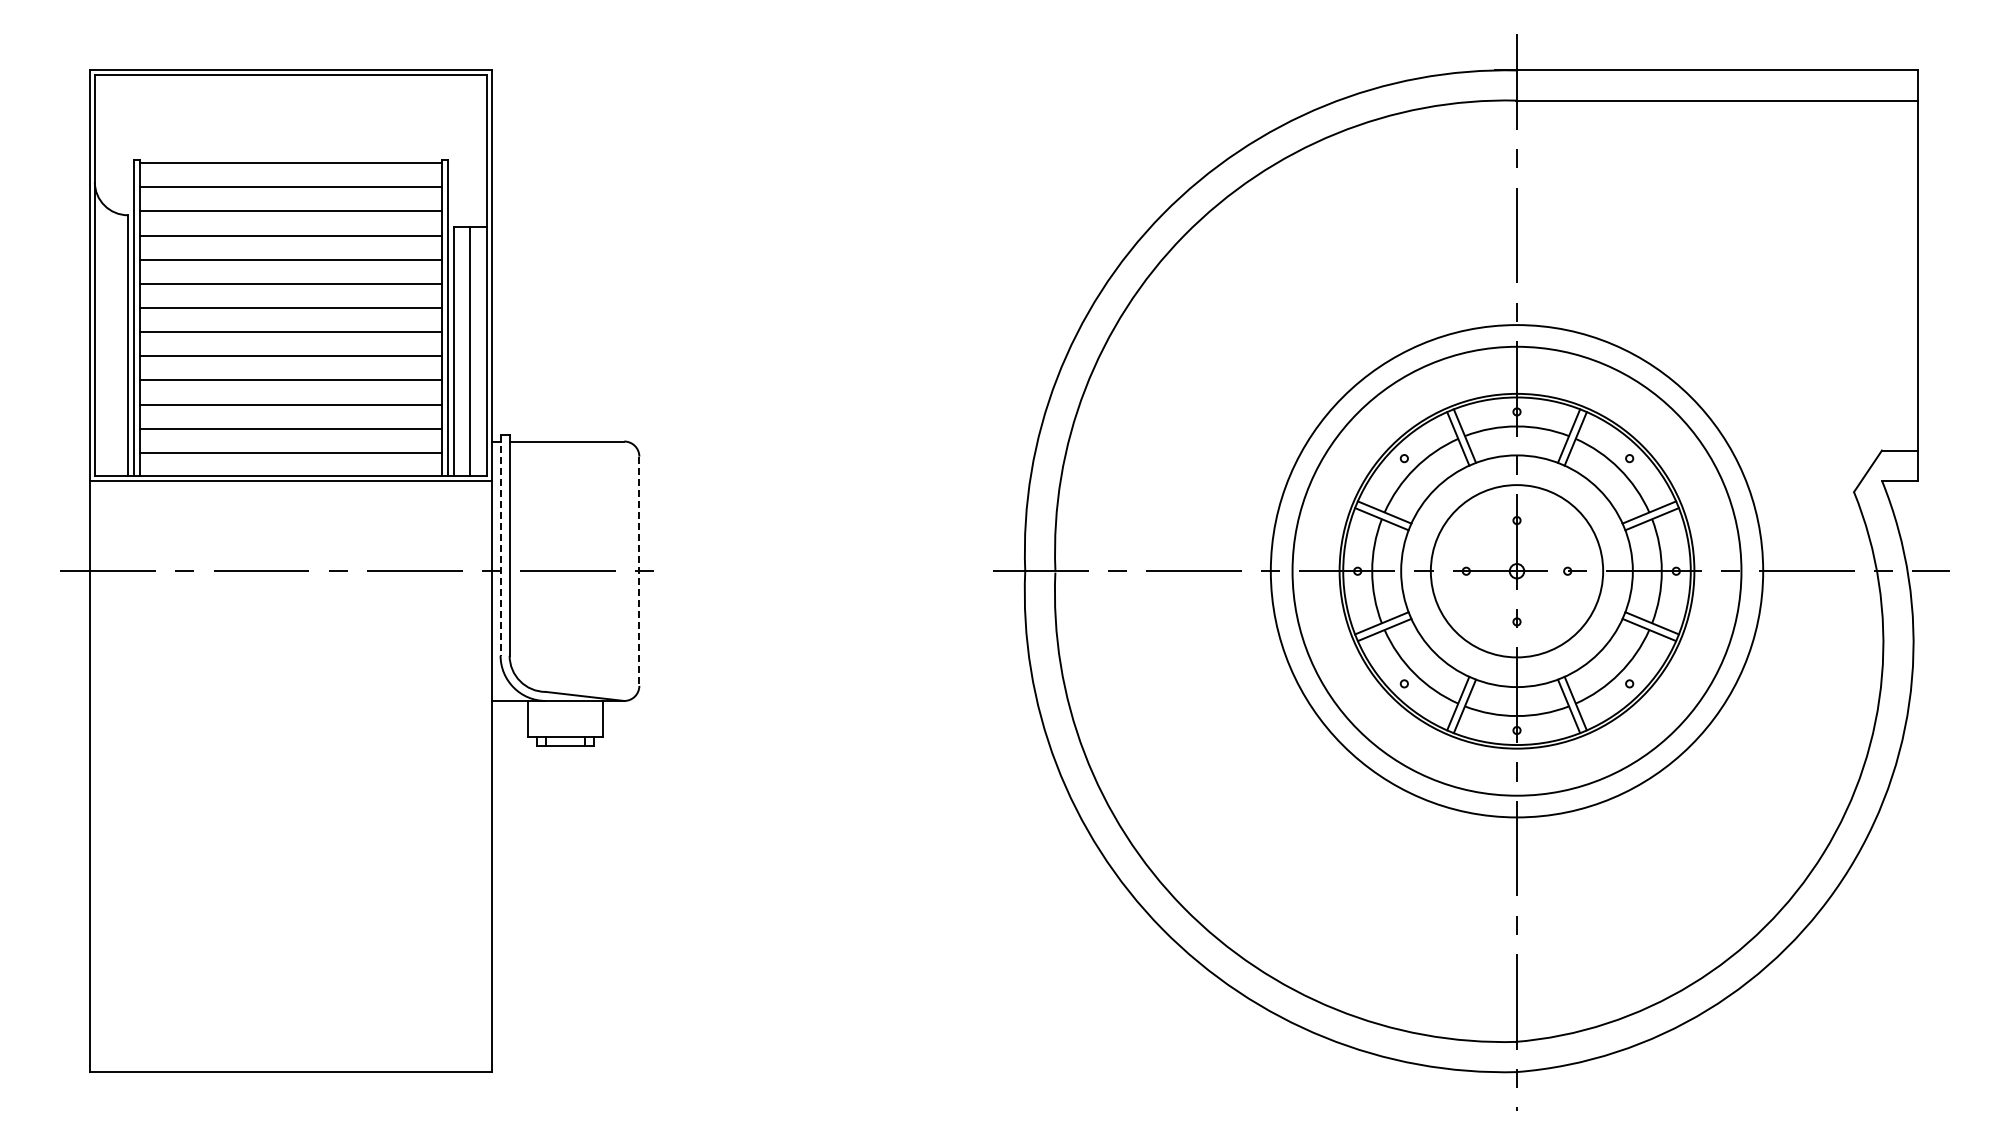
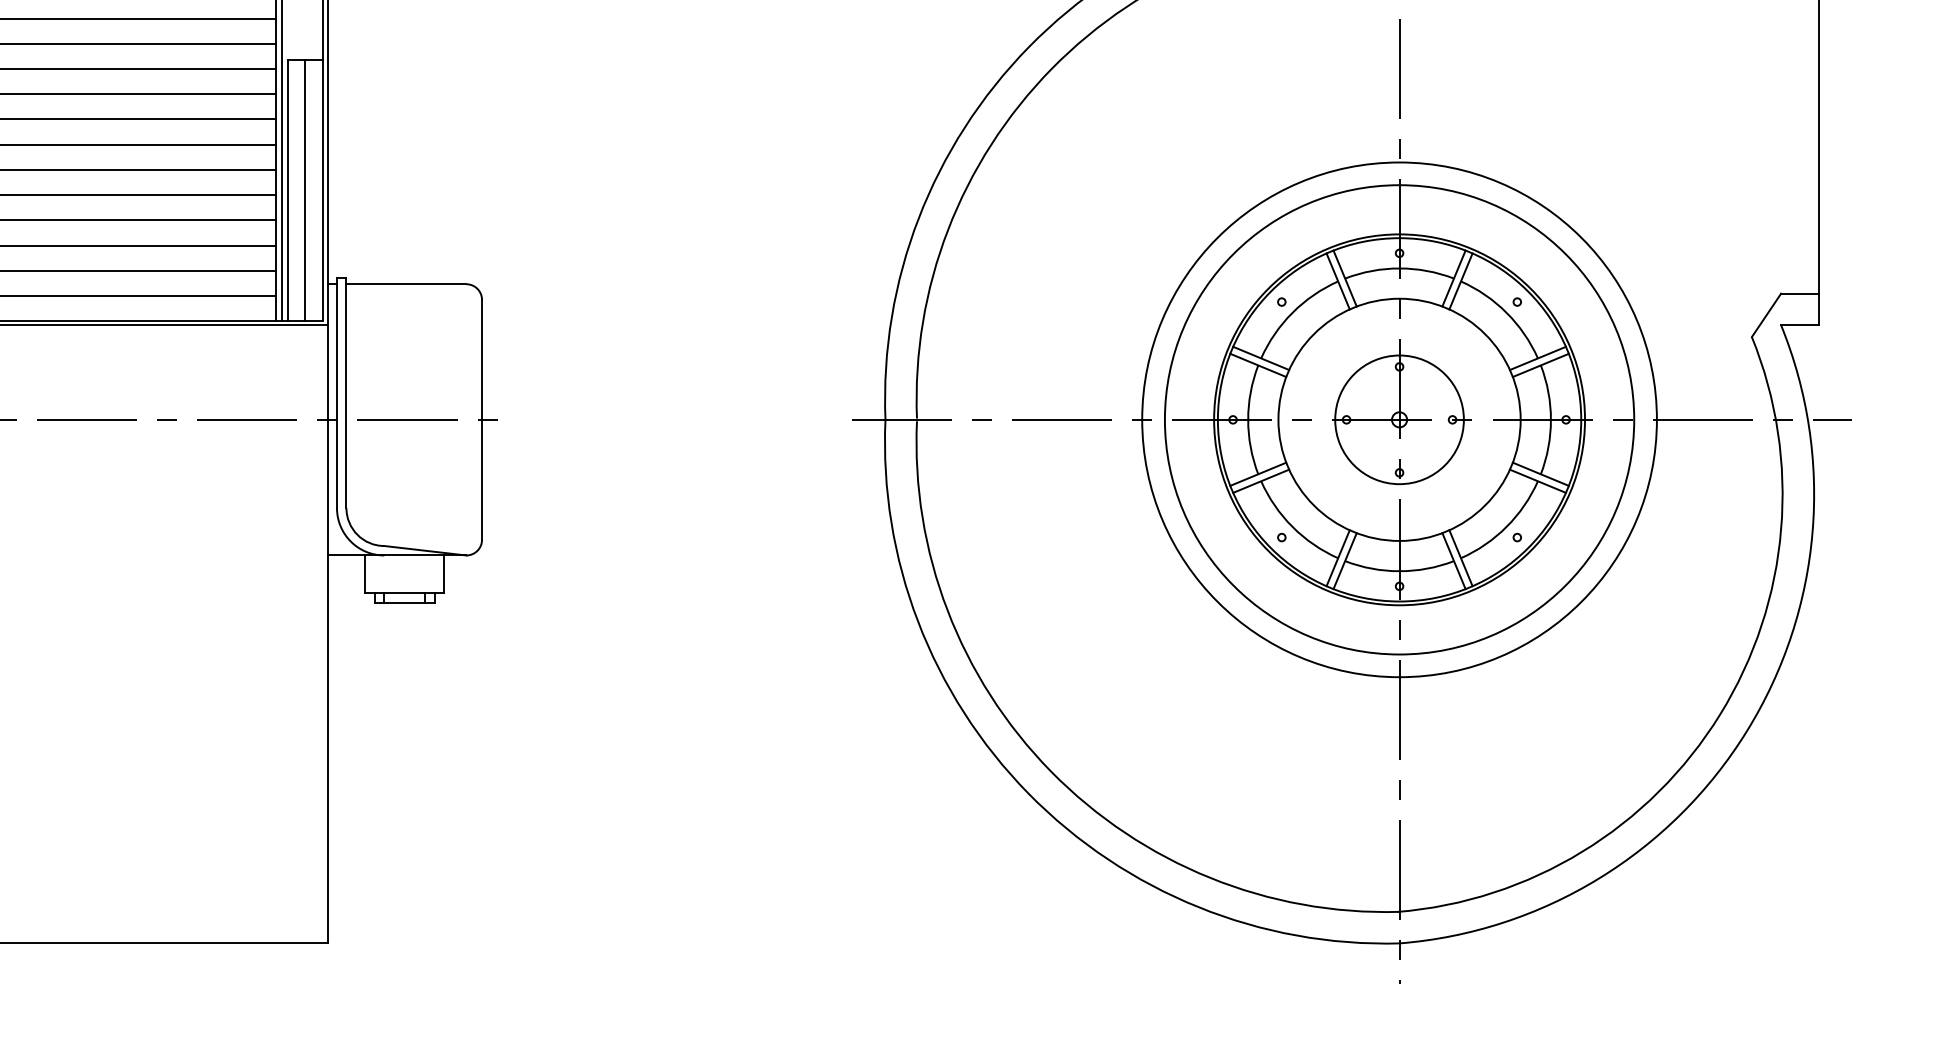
line: (500, 546) -> (336, 393), dashed -> solid
circle: (1516, 570) -> (1399, 419), size x0.71
line: (639, 571) -> (482, 420), dashed -> solid

